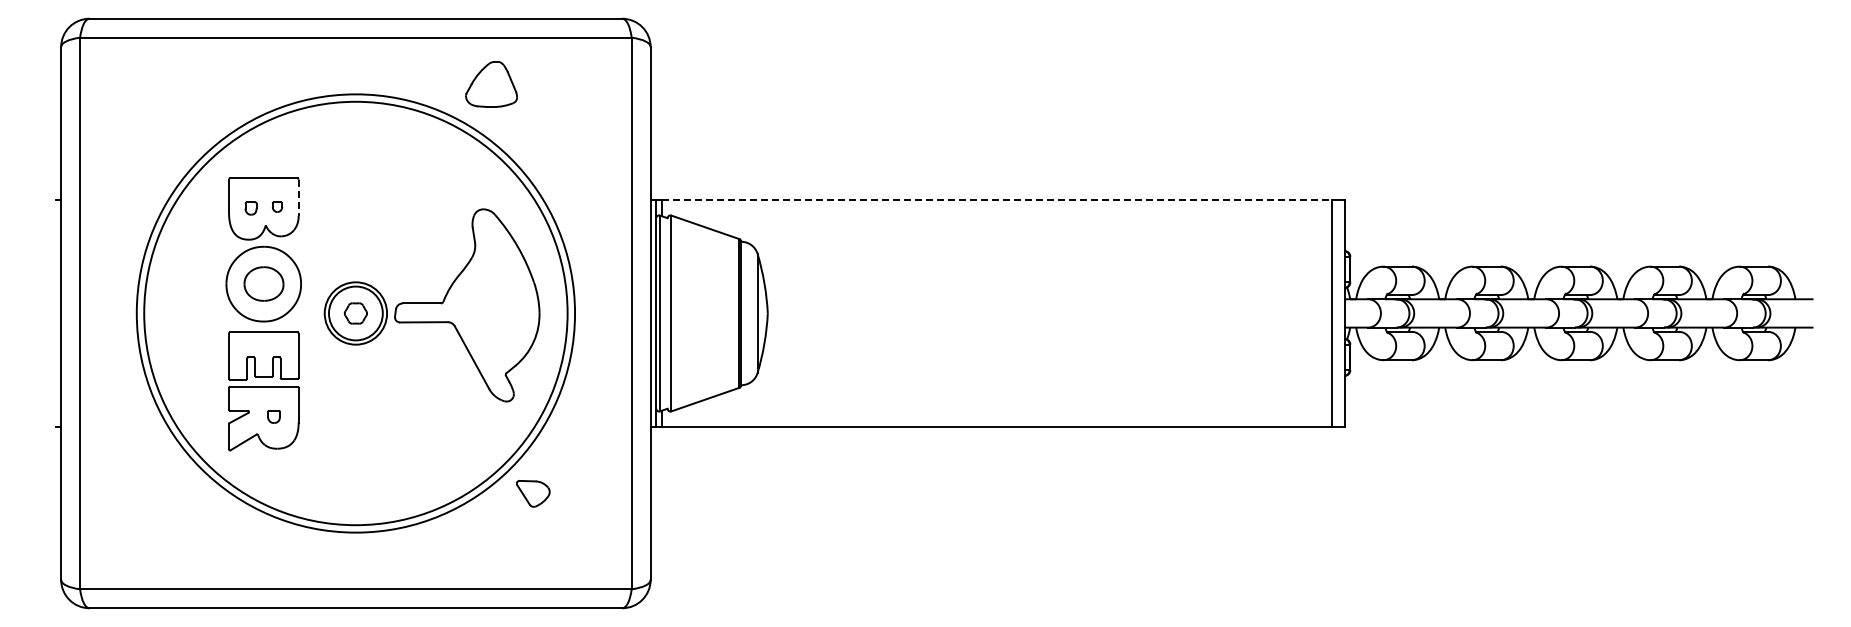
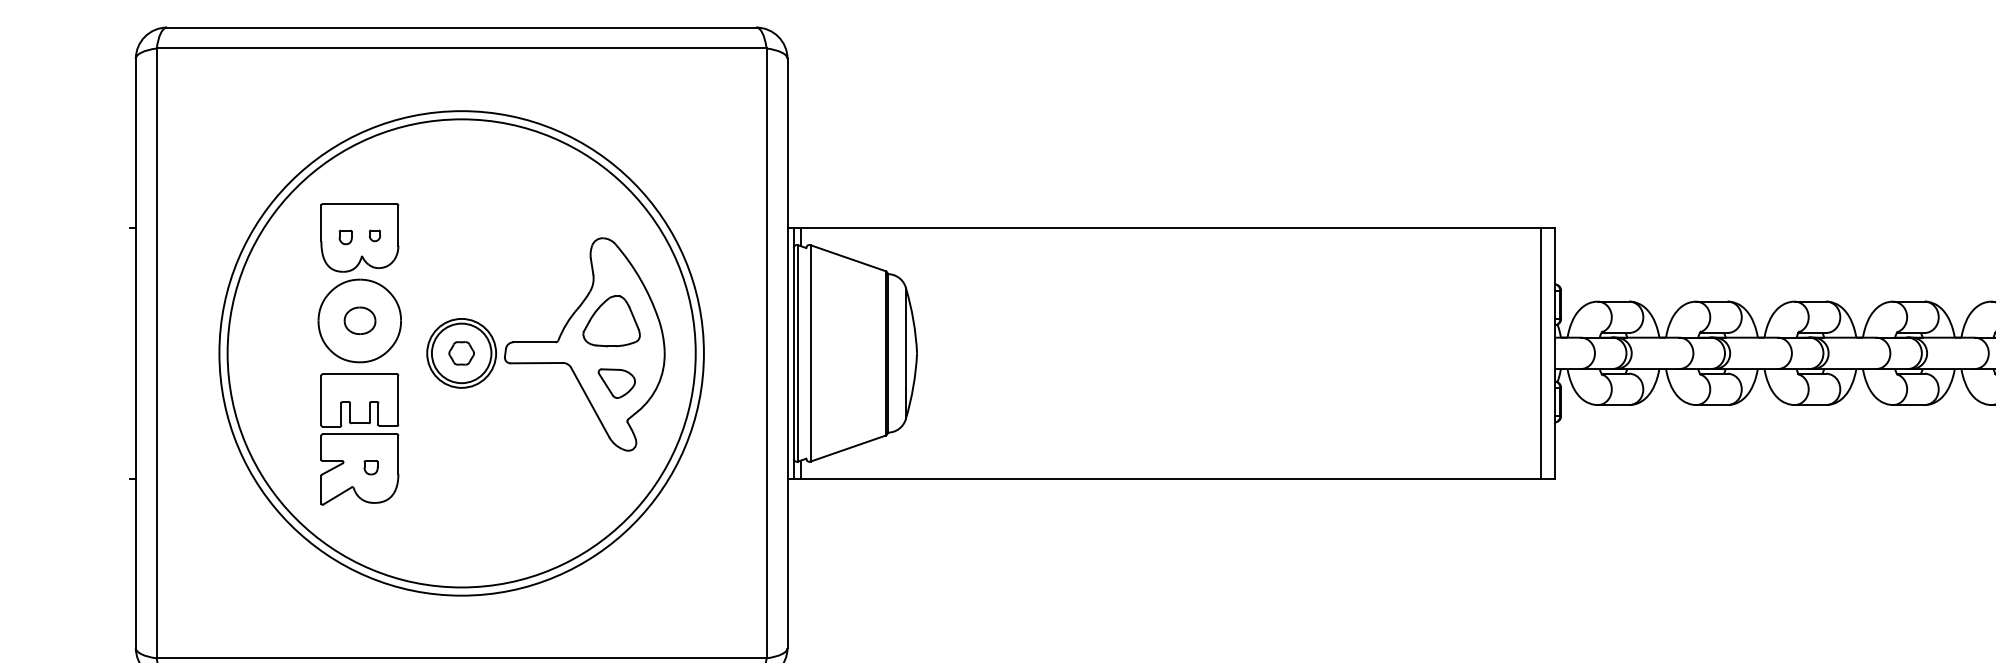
part: (491, 84) -> (611, 321), moved
line: (298, 198) -> (398, 226), dashed -> solid
line: (997, 200) -> (1171, 228), dashed -> solid
part: (263, 283) -> (359, 320), size x0.71
part: (533, 493) -> (617, 383), moved

